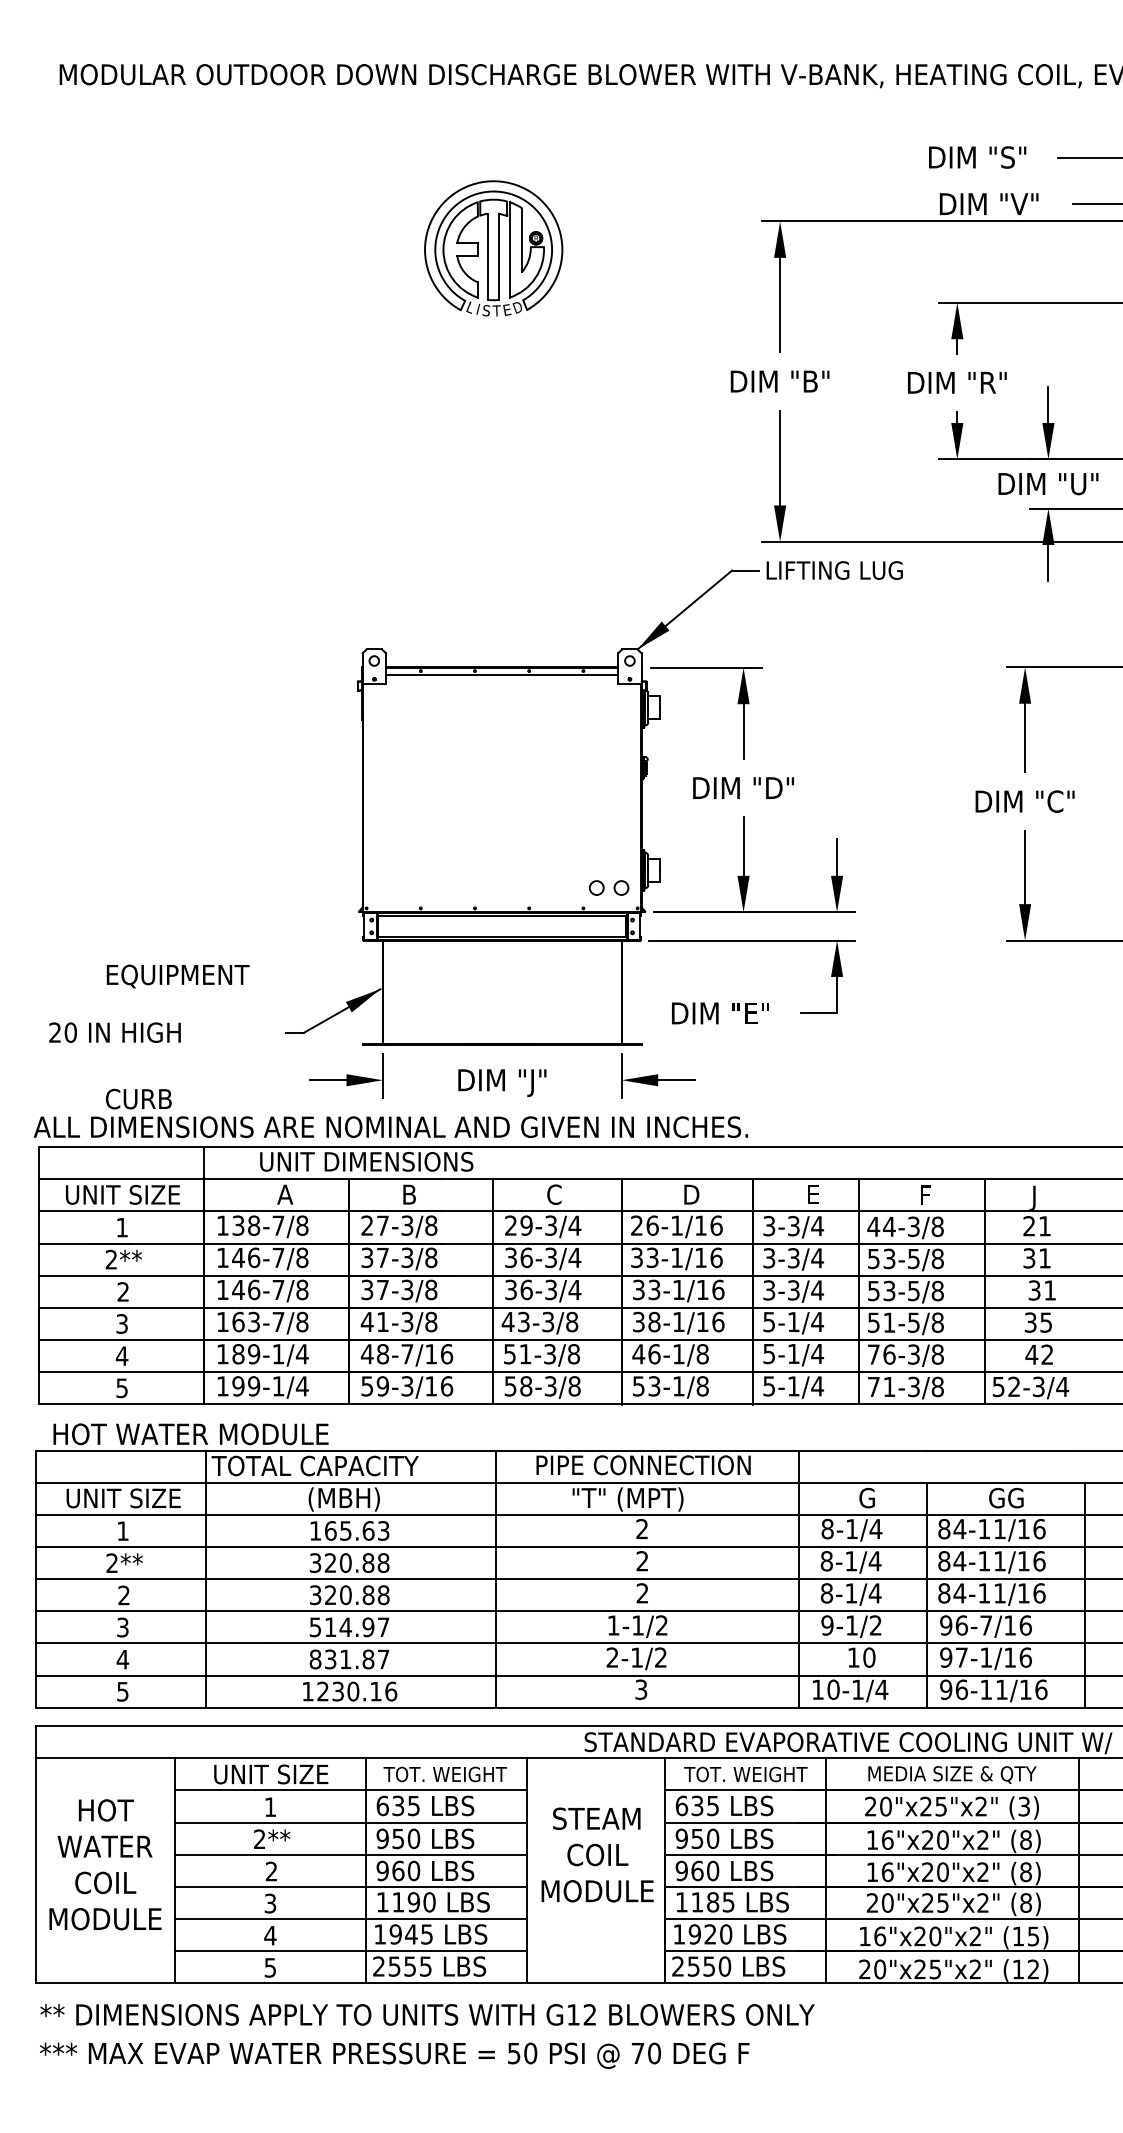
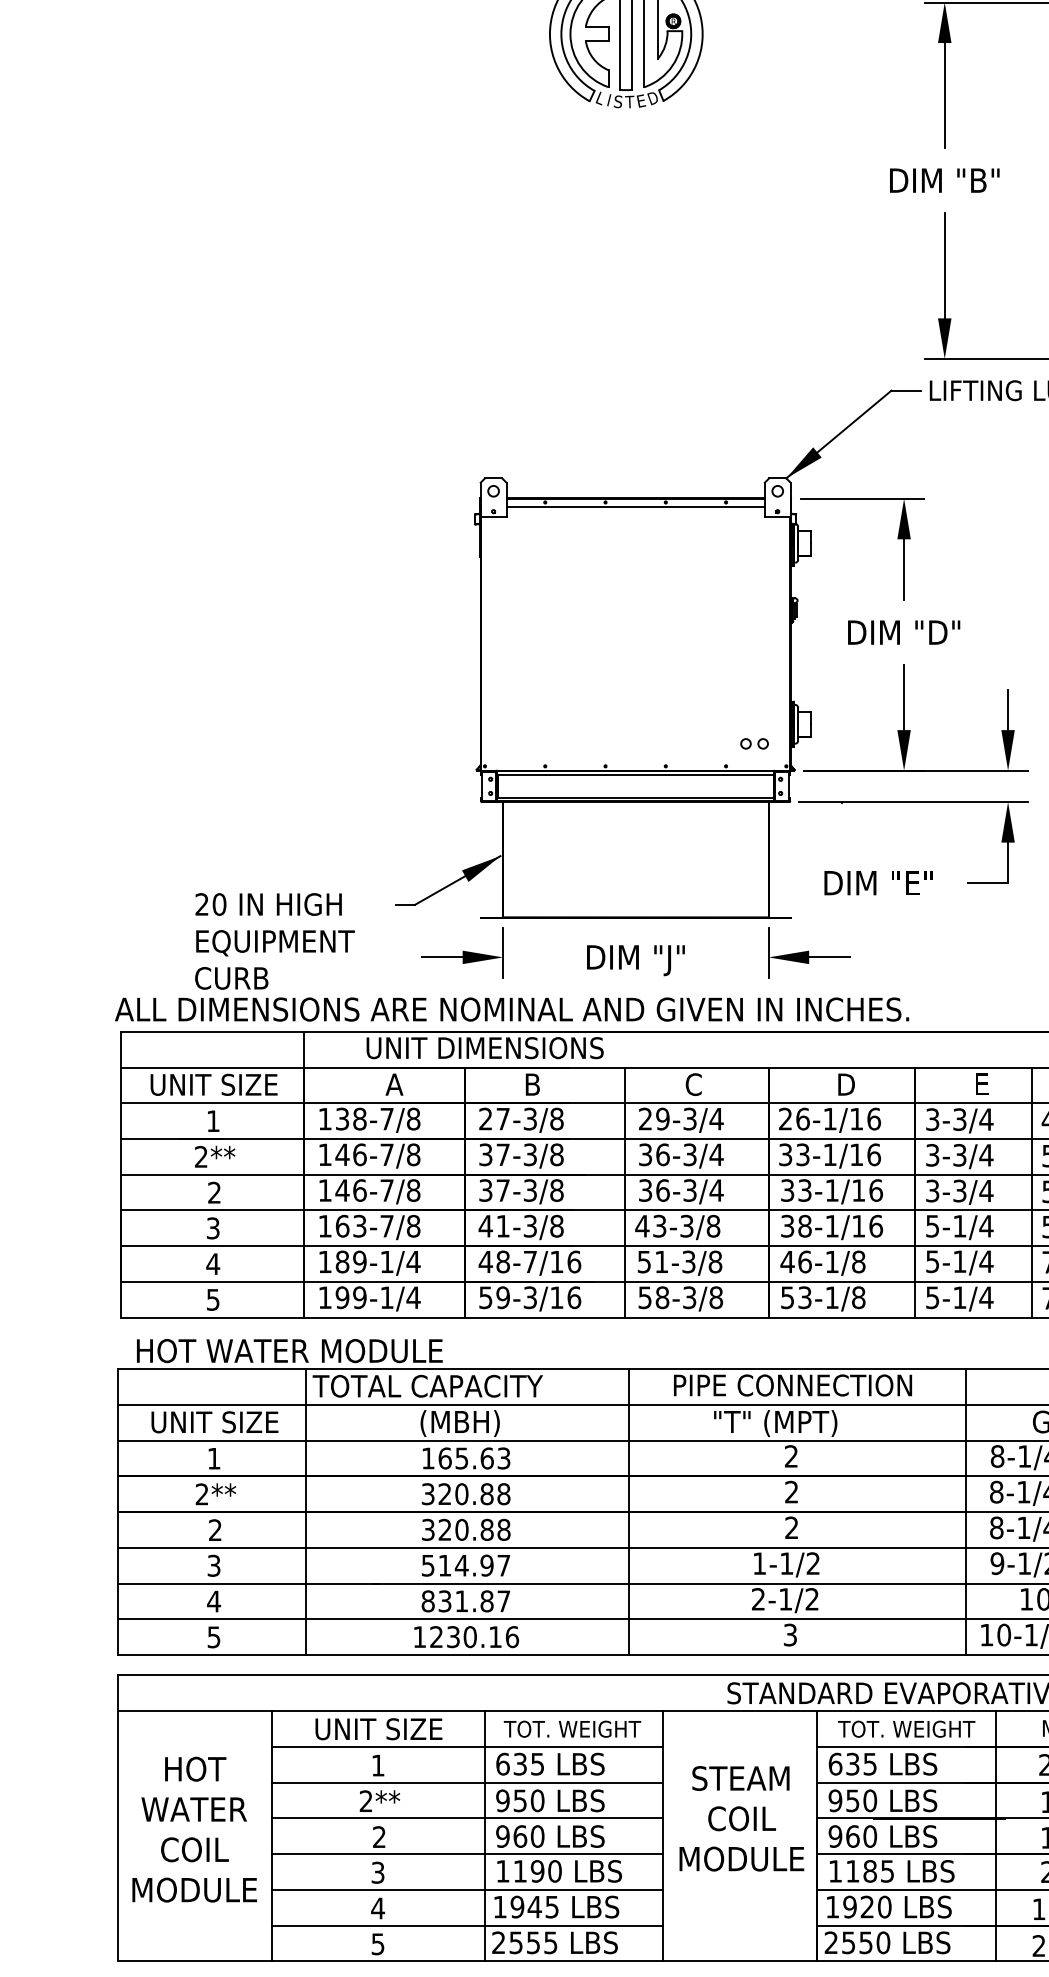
part: (608, 888) -> (753, 744), size x0.62
text: (177, 976) -> (274, 943), moved
text: (114, 1032) -> (268, 904), moved

